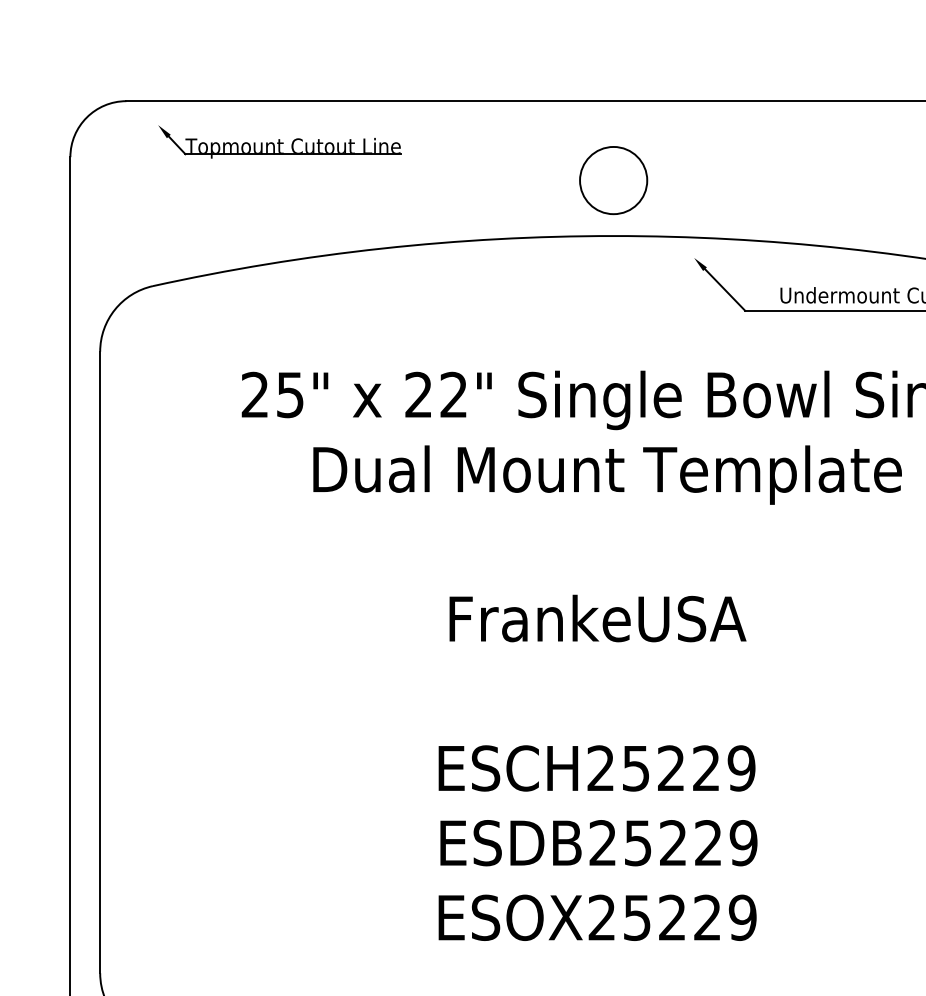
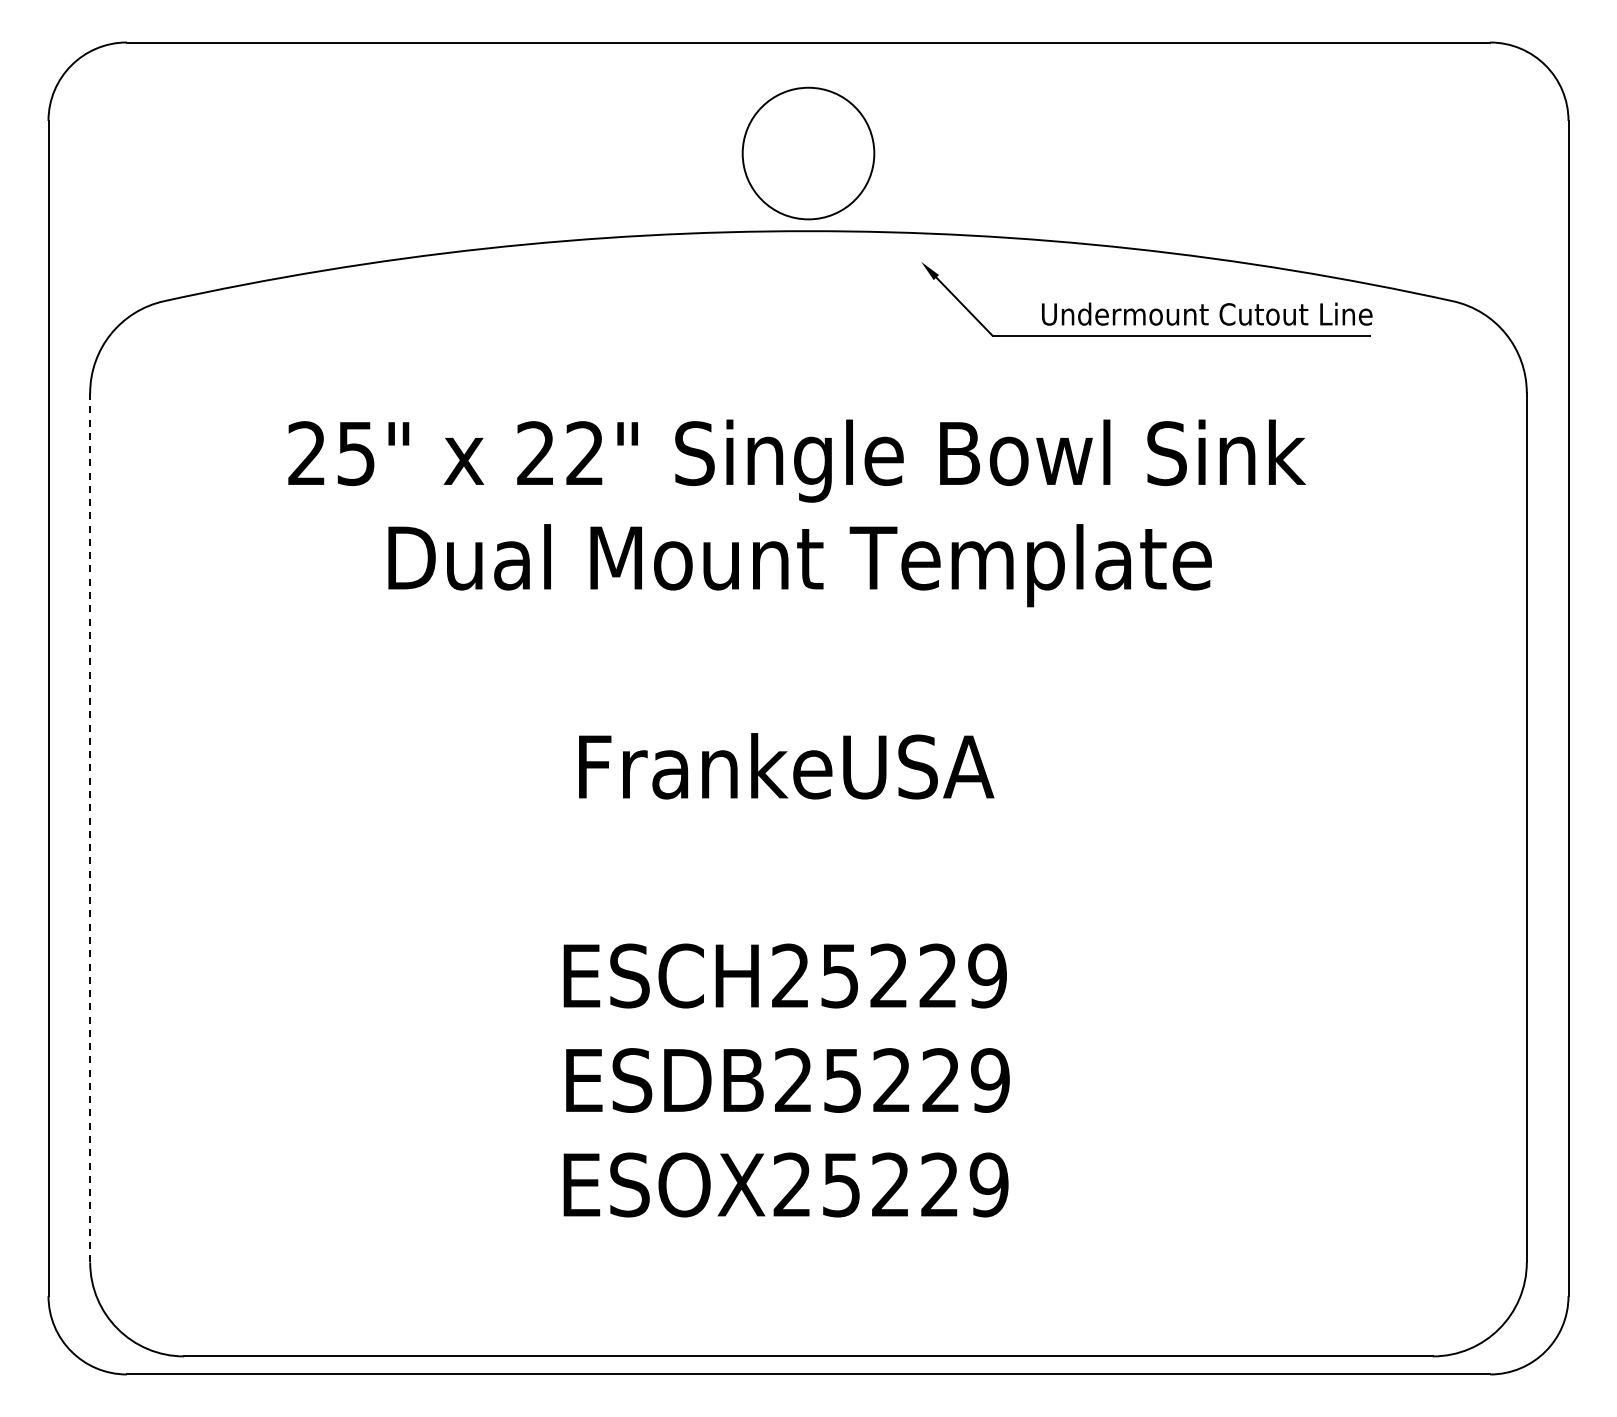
part: (279, 141) -> (341, 99), removed
circle: (613, 180) -> (808, 153), size x1.4
line: (100, 662) -> (90, 827), solid -> dashed

